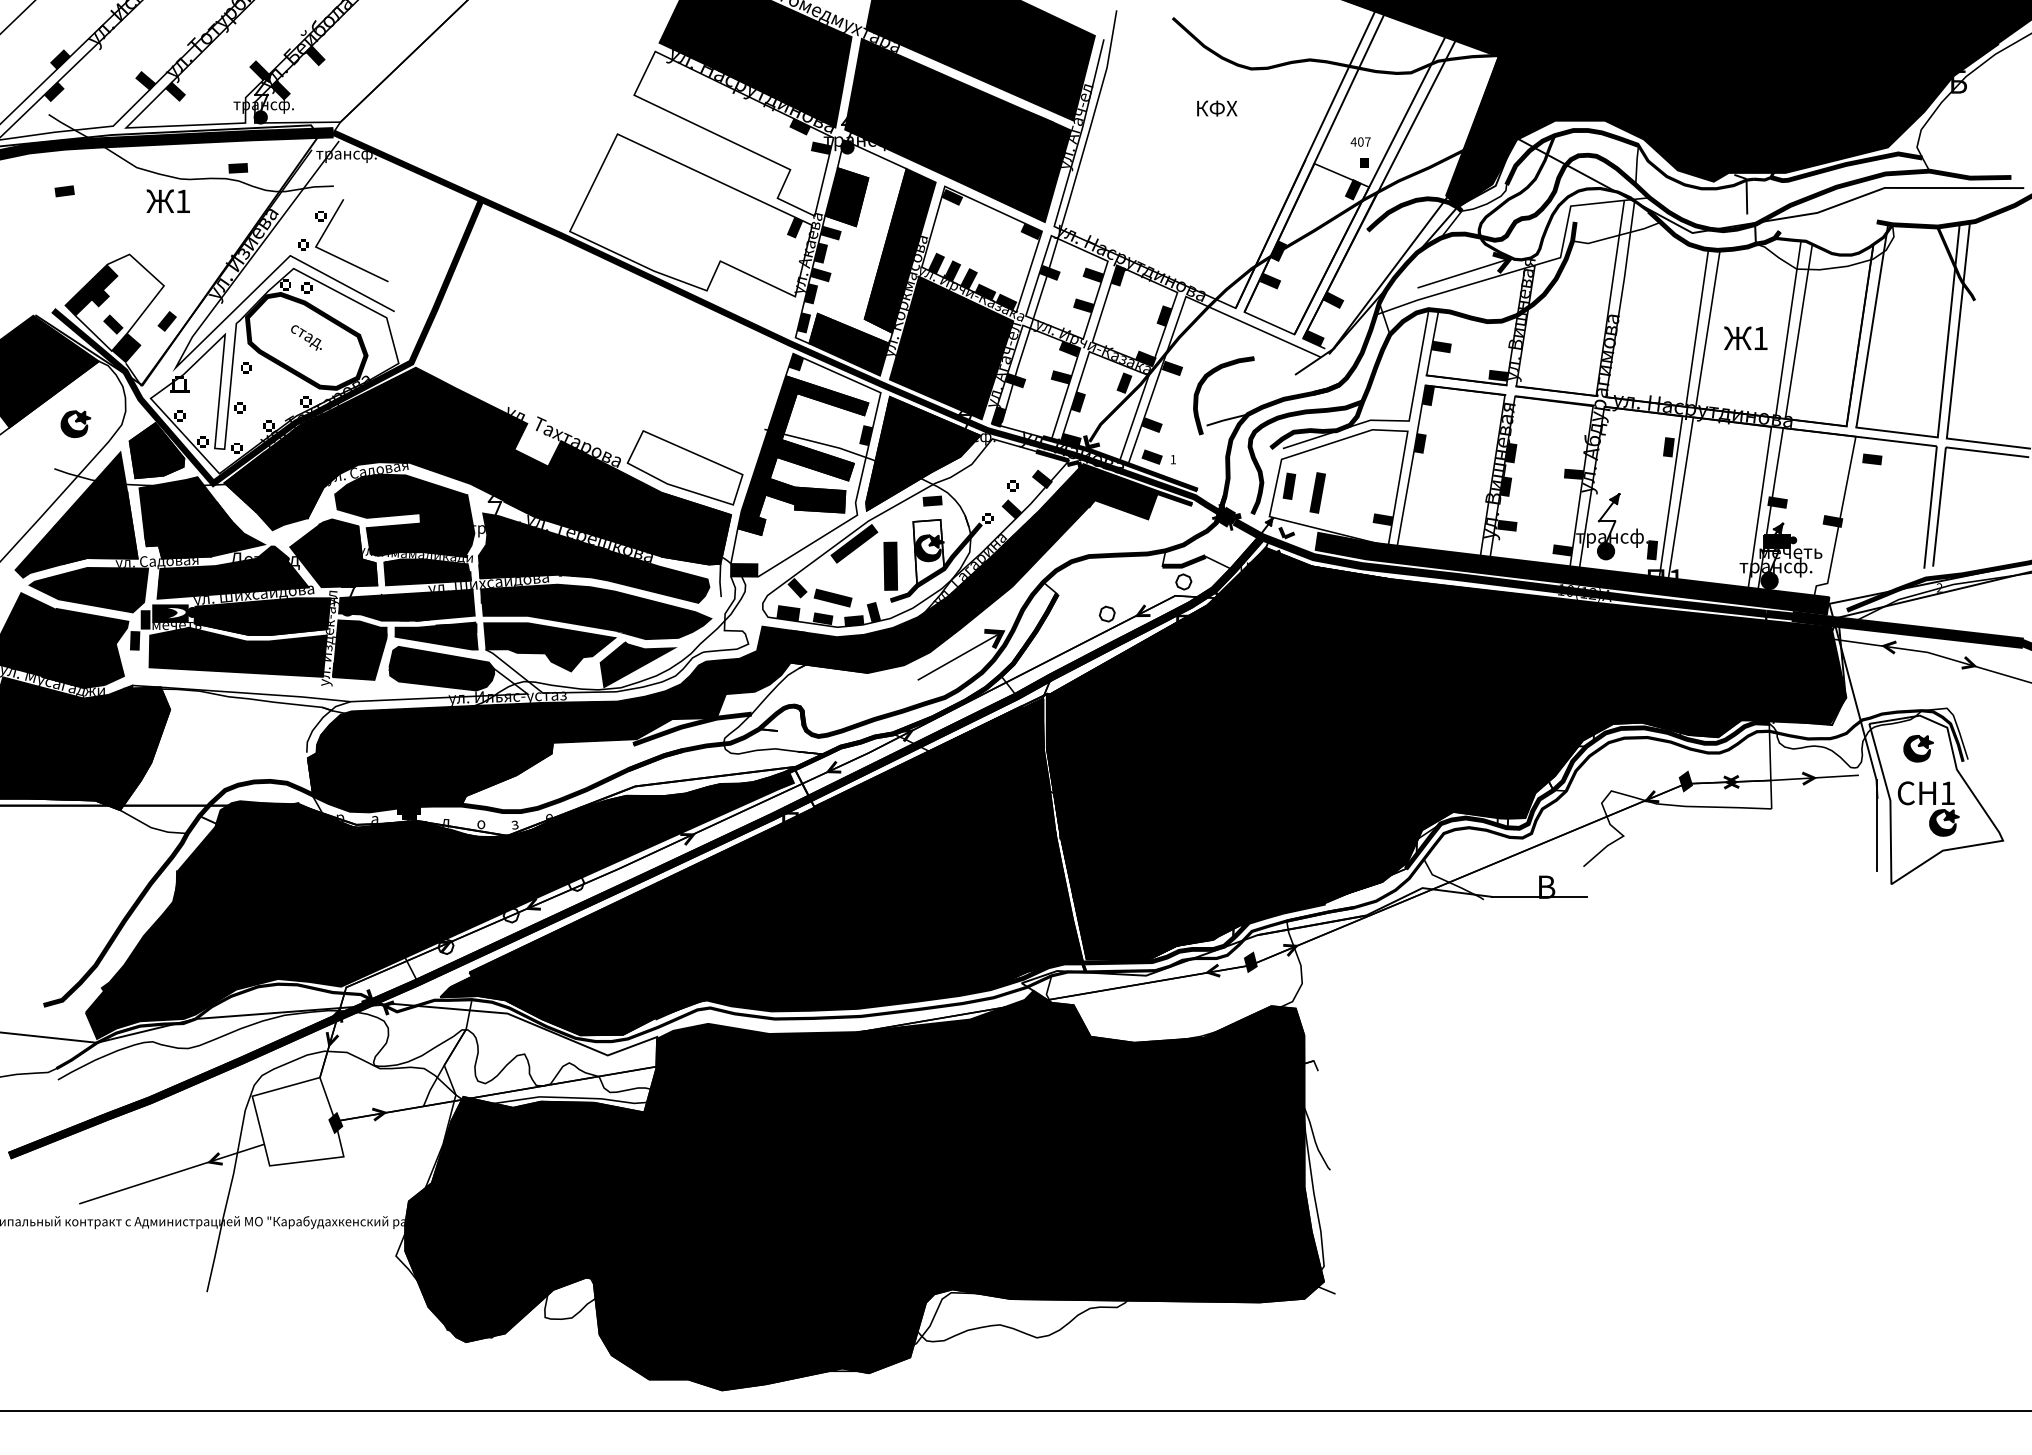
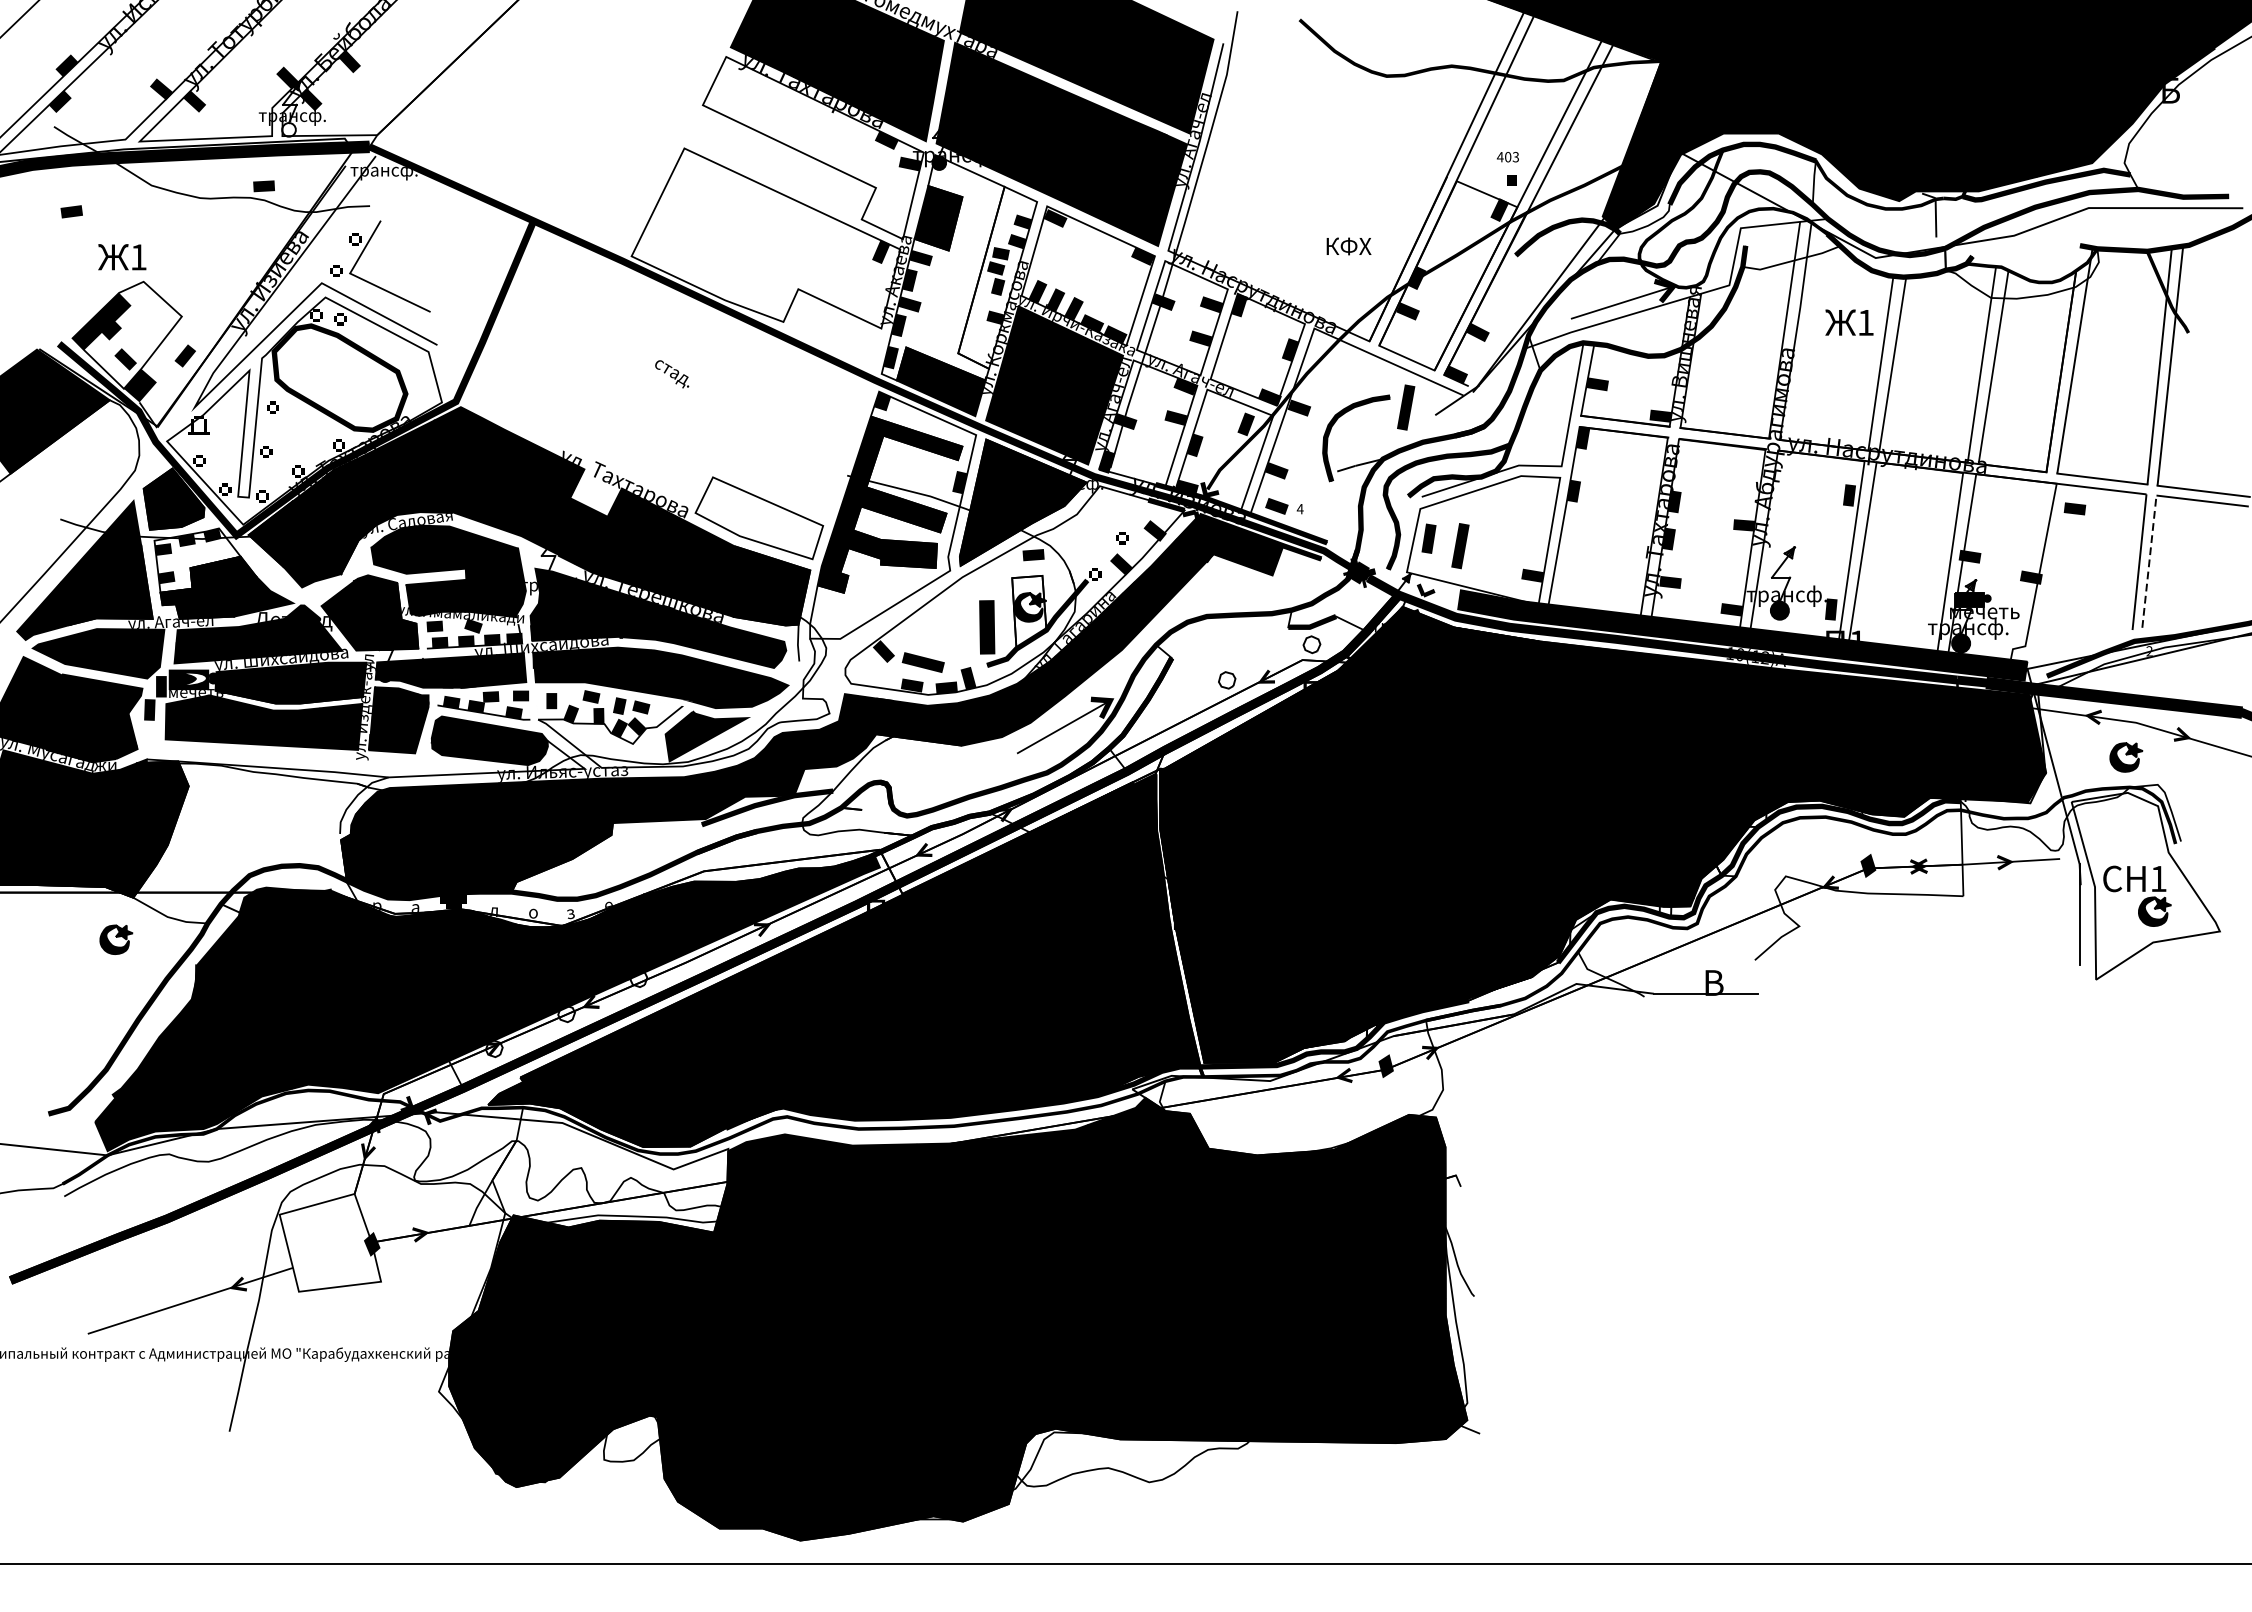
text: (766, 99) -> (849, 110), ул. Насрутдинова -> ул. Тахтарова
text: (1217, 108) -> (1349, 246), moved
fill: (260, 117) -> (288, 129), removed
text: (1367, 141) -> (1515, 156), 407 -> 403
text: (167, 200) -> (121, 256), moved
fill: (899, 250) -> (996, 277), removed
text: (306, 337) -> (672, 373), moved
text: (1745, 337) -> (1849, 321), moved
text: (1104, 350) -> (1224, 388), ул. Ирчи-Казака -> ул. Агач-ел
part: (1268, 367) -> (1405, 407), added
part: (75, 423) -> (115, 938), moved
text: (1500, 452) -> (1662, 501), ул. Вишневая -> ул. Тахтарова
text: (1173, 459) -> (1300, 509), 1 -> 4
fill: (178, 506) -> (197, 561), removed
line: (1939, 506) -> (2149, 561), solid -> dashed
fill: (854, 543) -> (947, 602), removed
text: (168, 562) -> (186, 623), ул. Садовая -> ул. Агач-ел
fill: (744, 569) -> (825, 630), removed
fill: (427, 571) -> (473, 633), removed
fill: (788, 613) -> (873, 679), removed
fill: (436, 635) -> (483, 704), removed
fill: (549, 646) -> (609, 716), removed
part: (1918, 748) -> (2126, 757), moved

